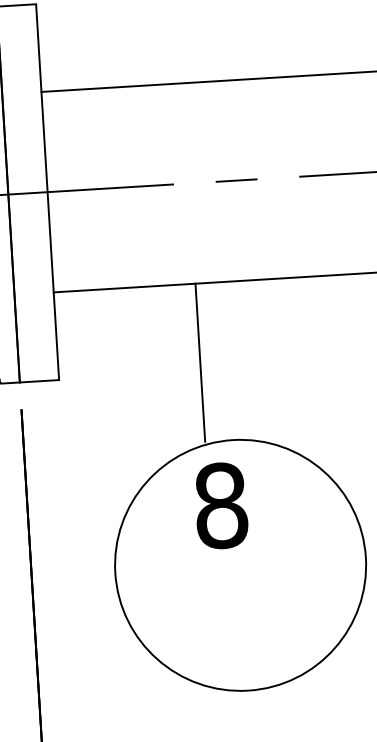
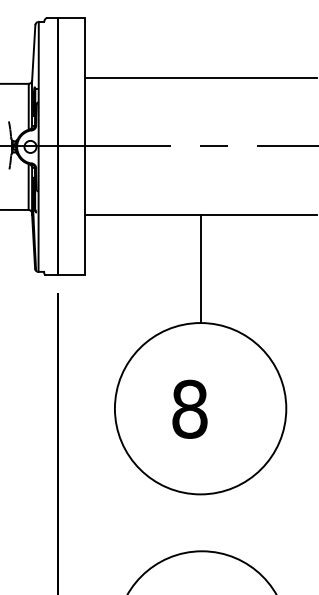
line: (200, 362) -> (200, 268), moved
text: (220, 504) -> (189, 408), moved

